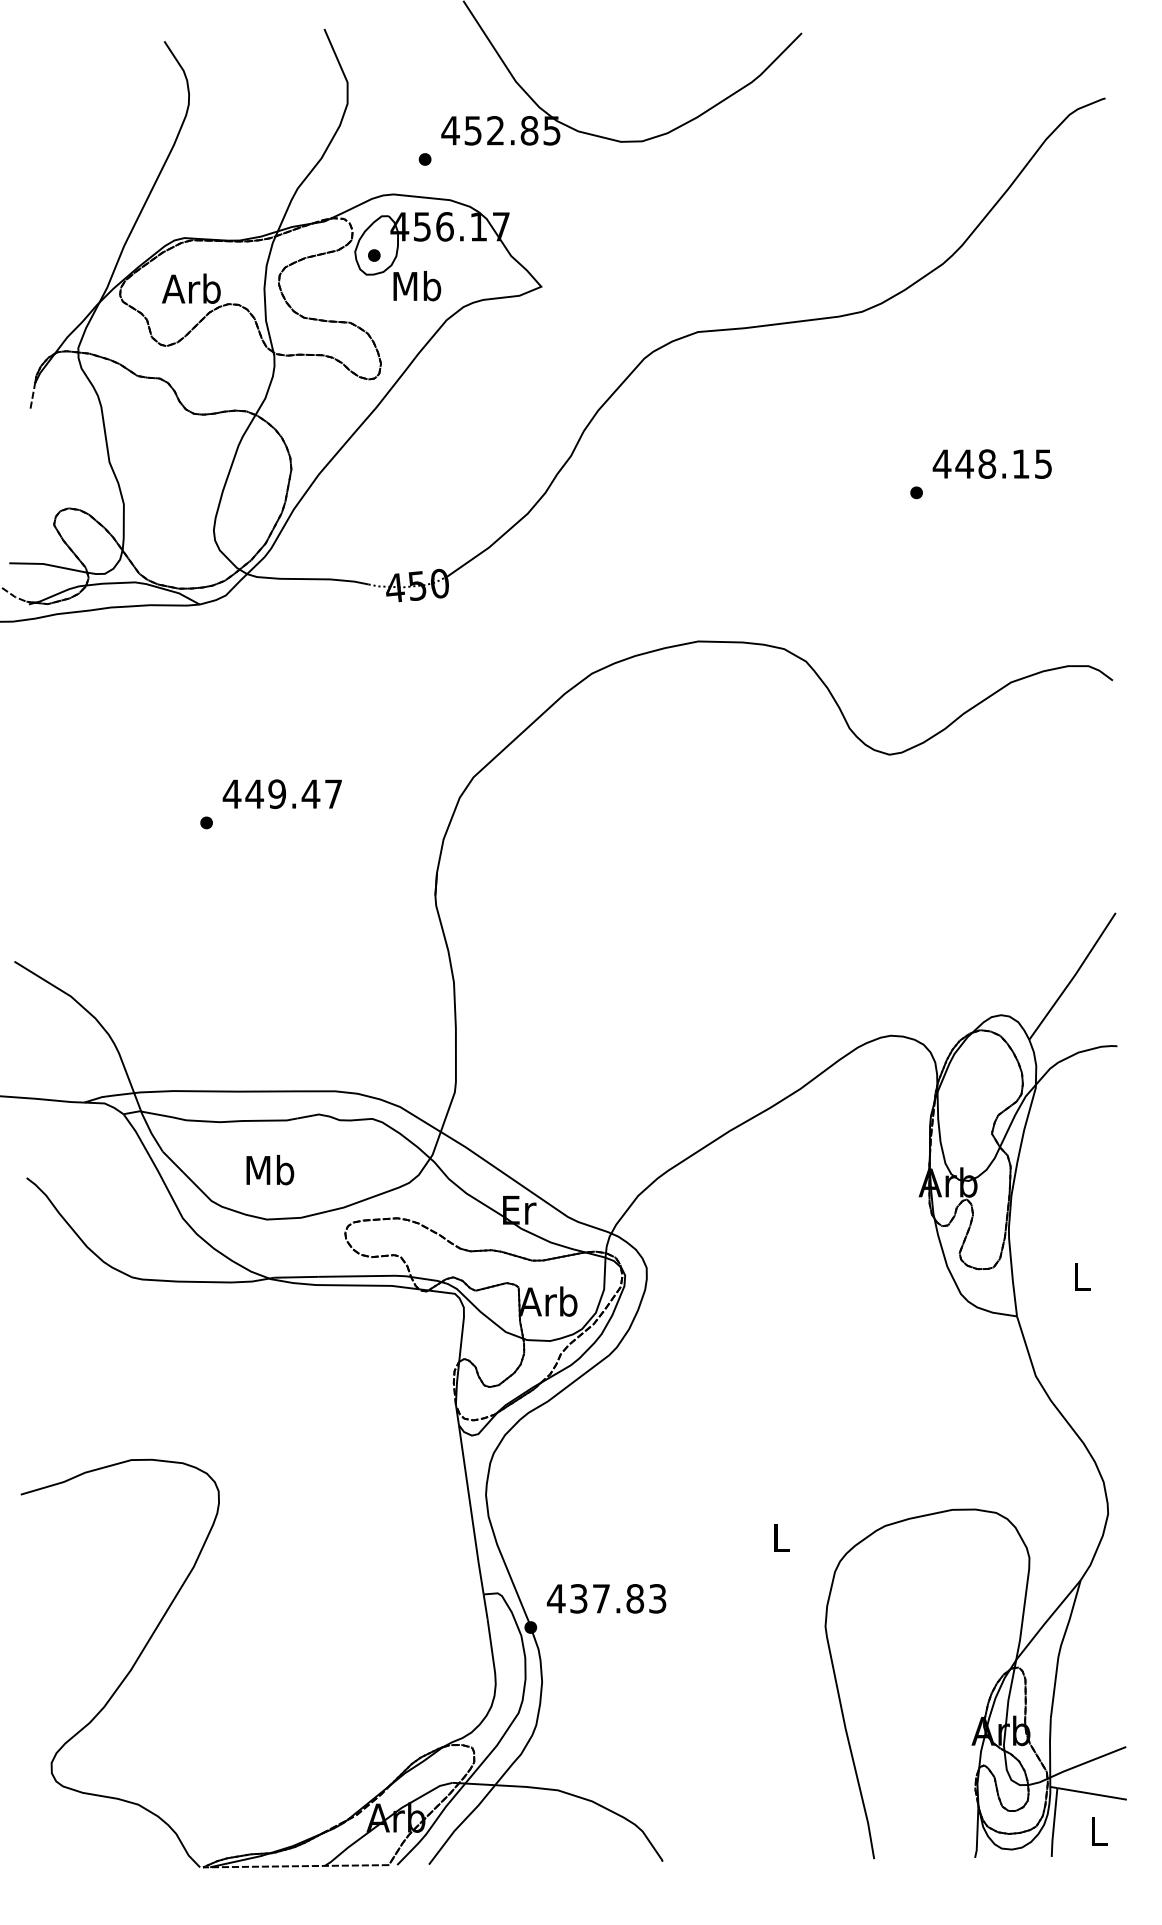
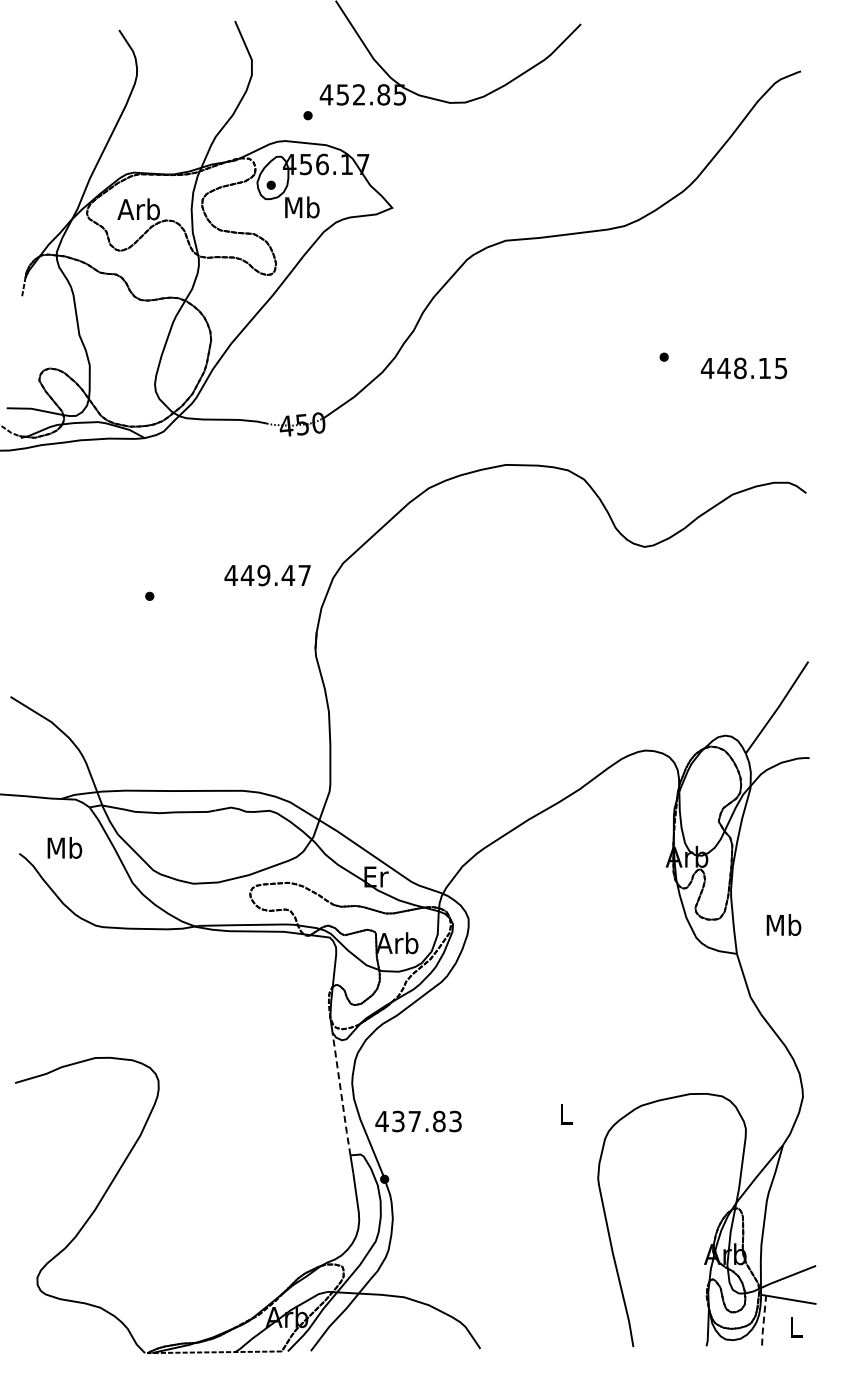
text: (991, 464) -> (743, 368), moved
text: (282, 794) -> (267, 575), moved
text: (269, 1169) -> (64, 847), moved
text: (1081, 1275) -> (783, 924), L -> Mb
line: (471, 1510) -> (341, 1094), solid -> dashed
text: (606, 1598) -> (418, 1121), moved
line: (1053, 1823) -> (763, 1321), solid -> dashed

